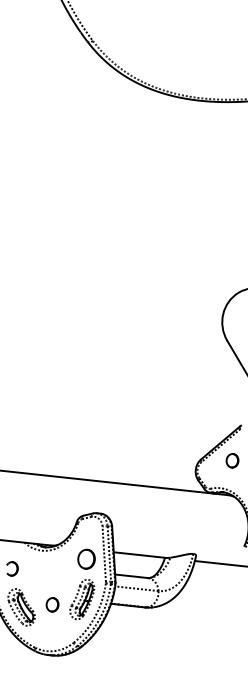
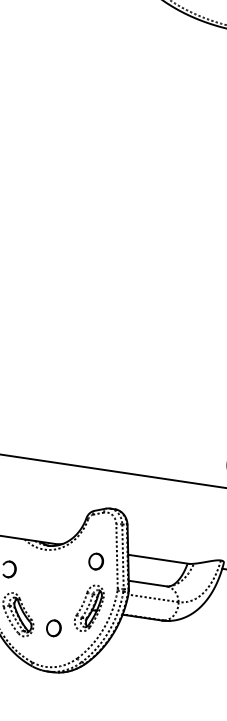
part: (86, 558) -> (96, 560), size x0.71
part: (52, 604) -> (53, 627), moved

